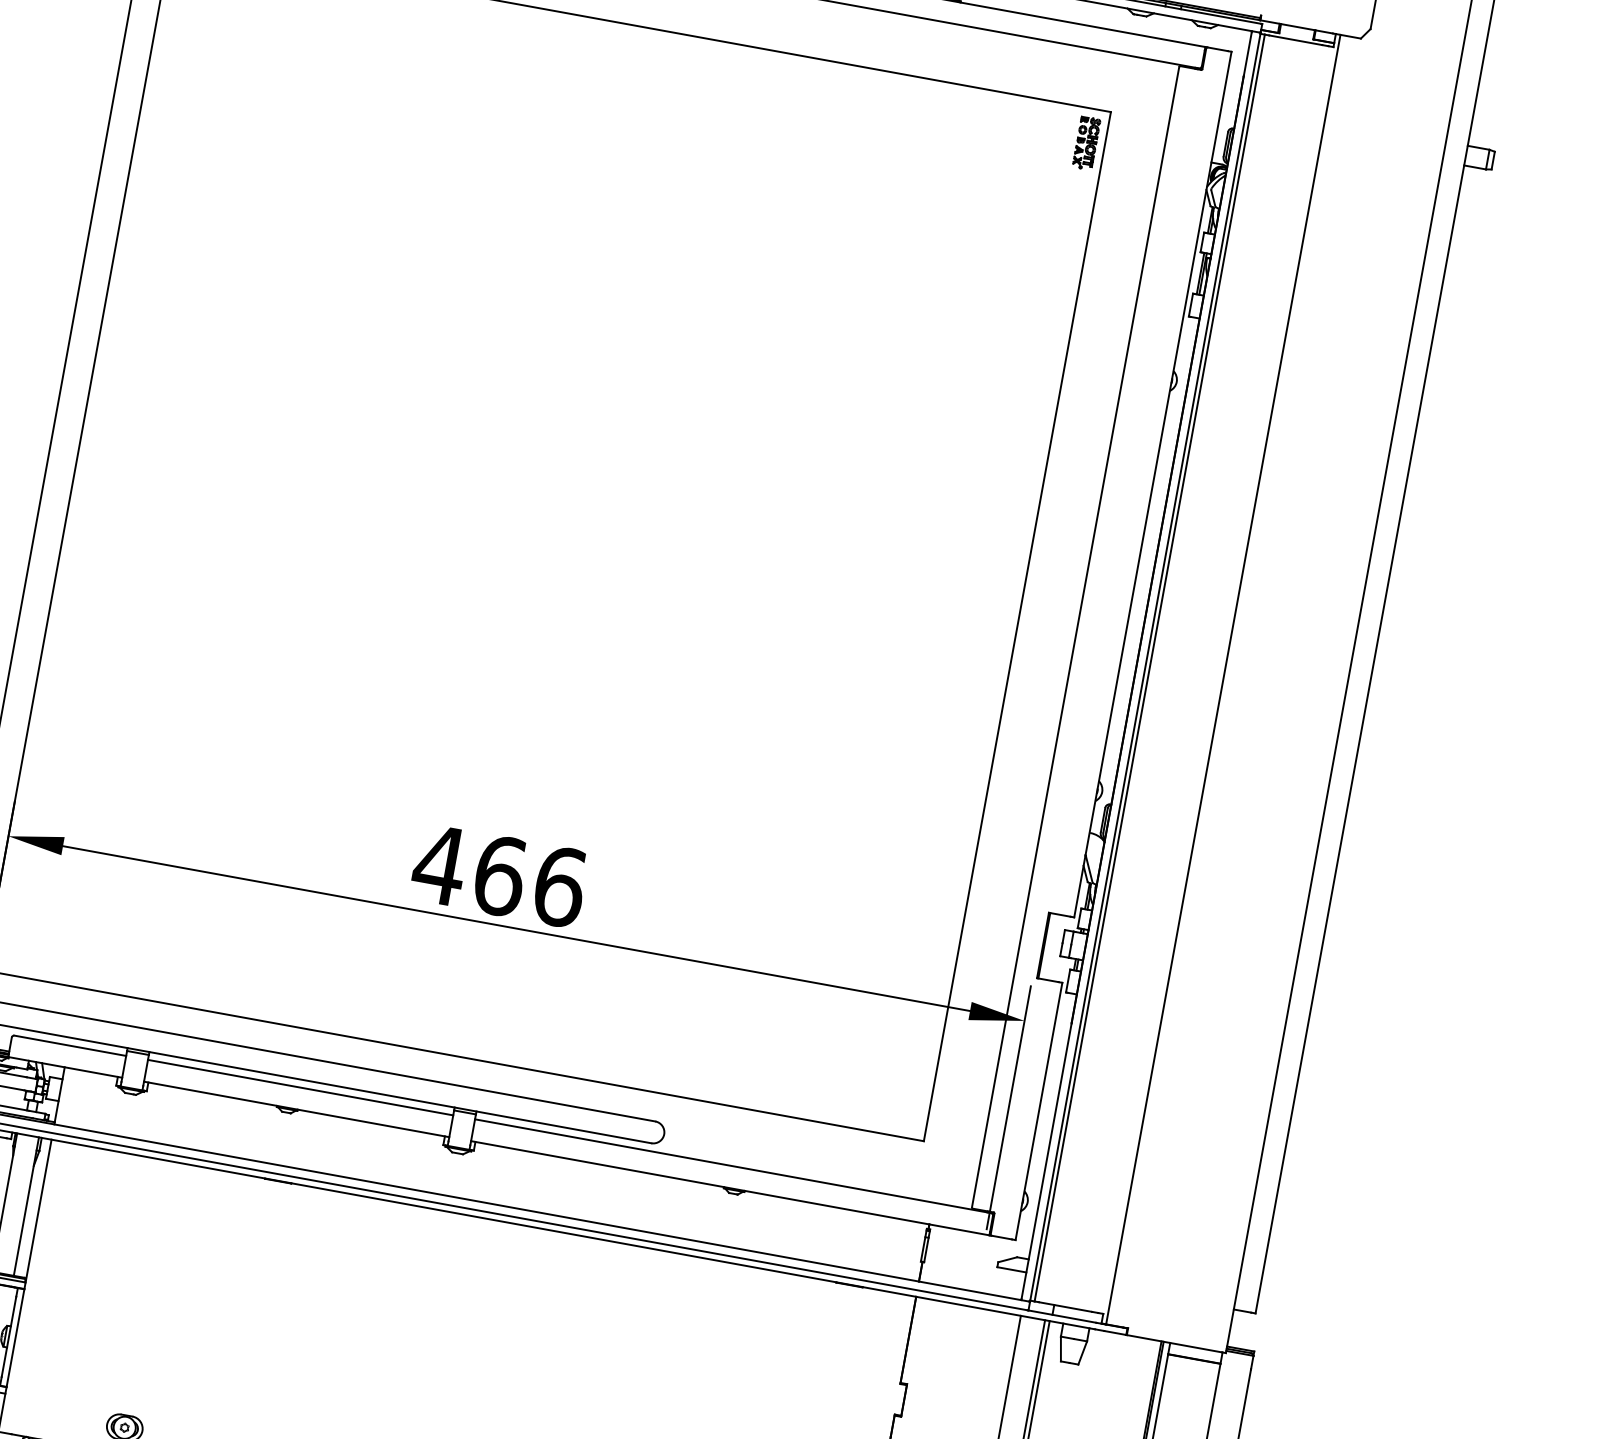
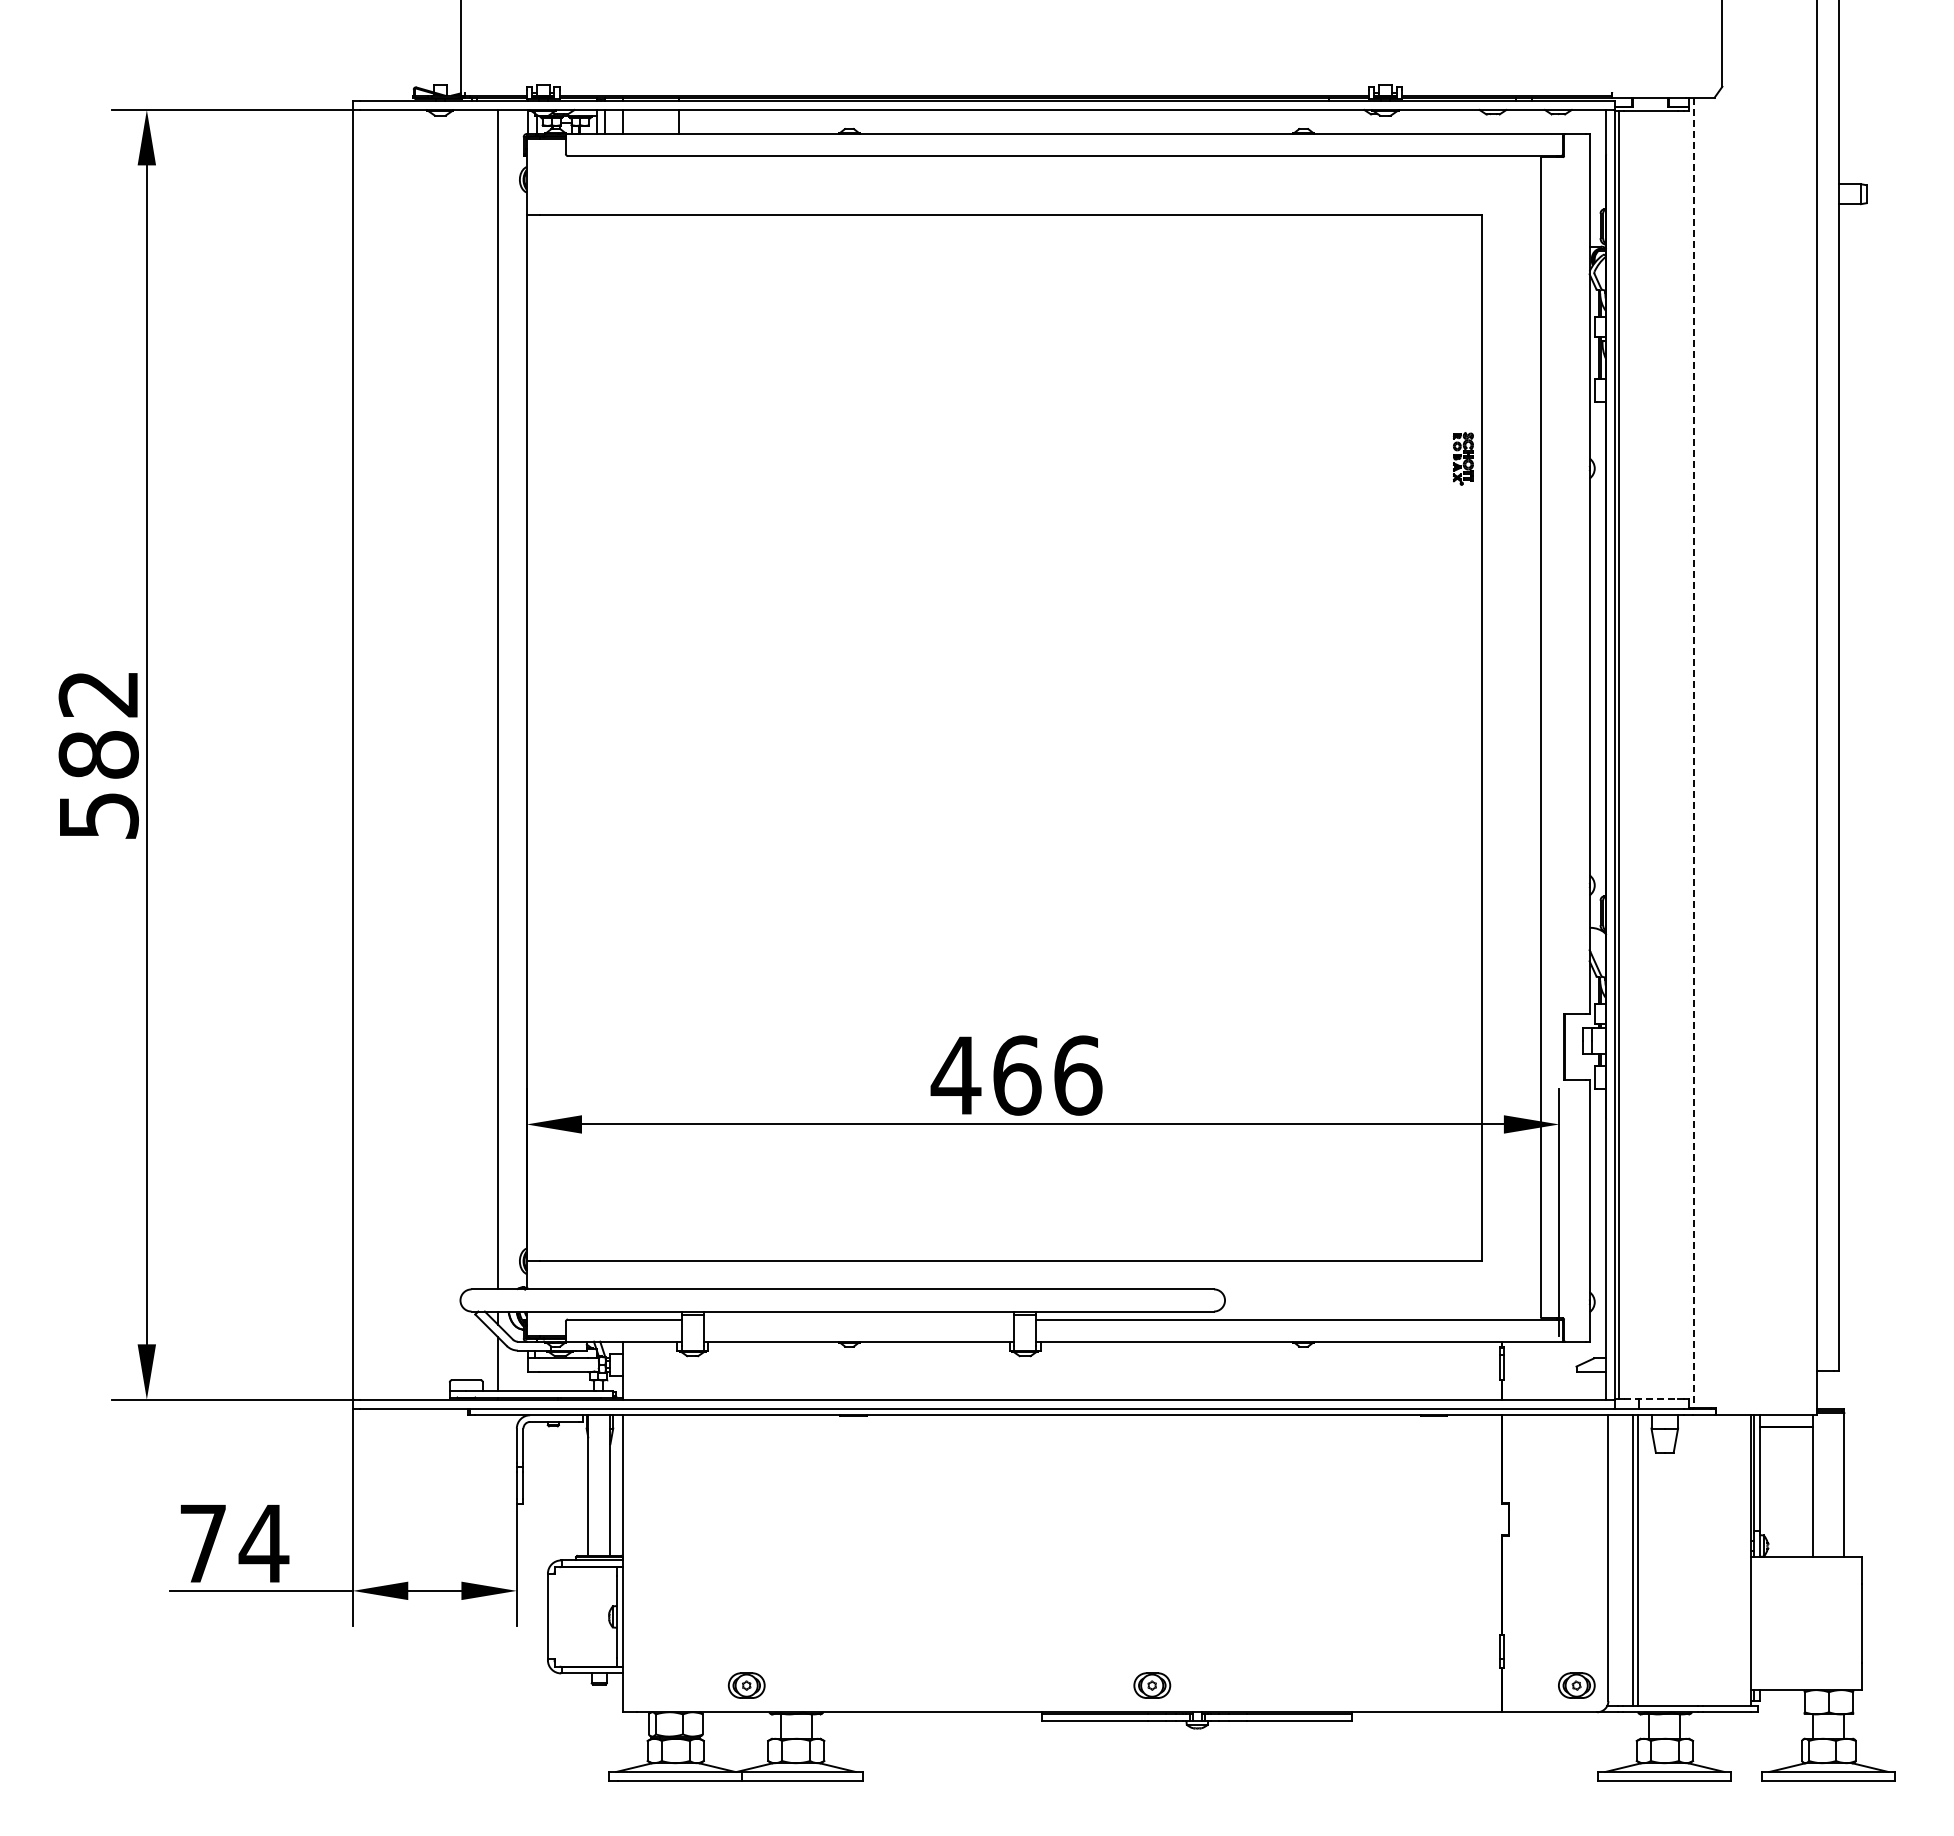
part: (1086, 142) -> (1463, 458), moved
line: (1222, 679) -> (1693, 753), solid -> dashed
line: (300, 1087) -> (858, 1319), removed
line: (1065, 1306) -> (1650, 1398), solid -> dashed

